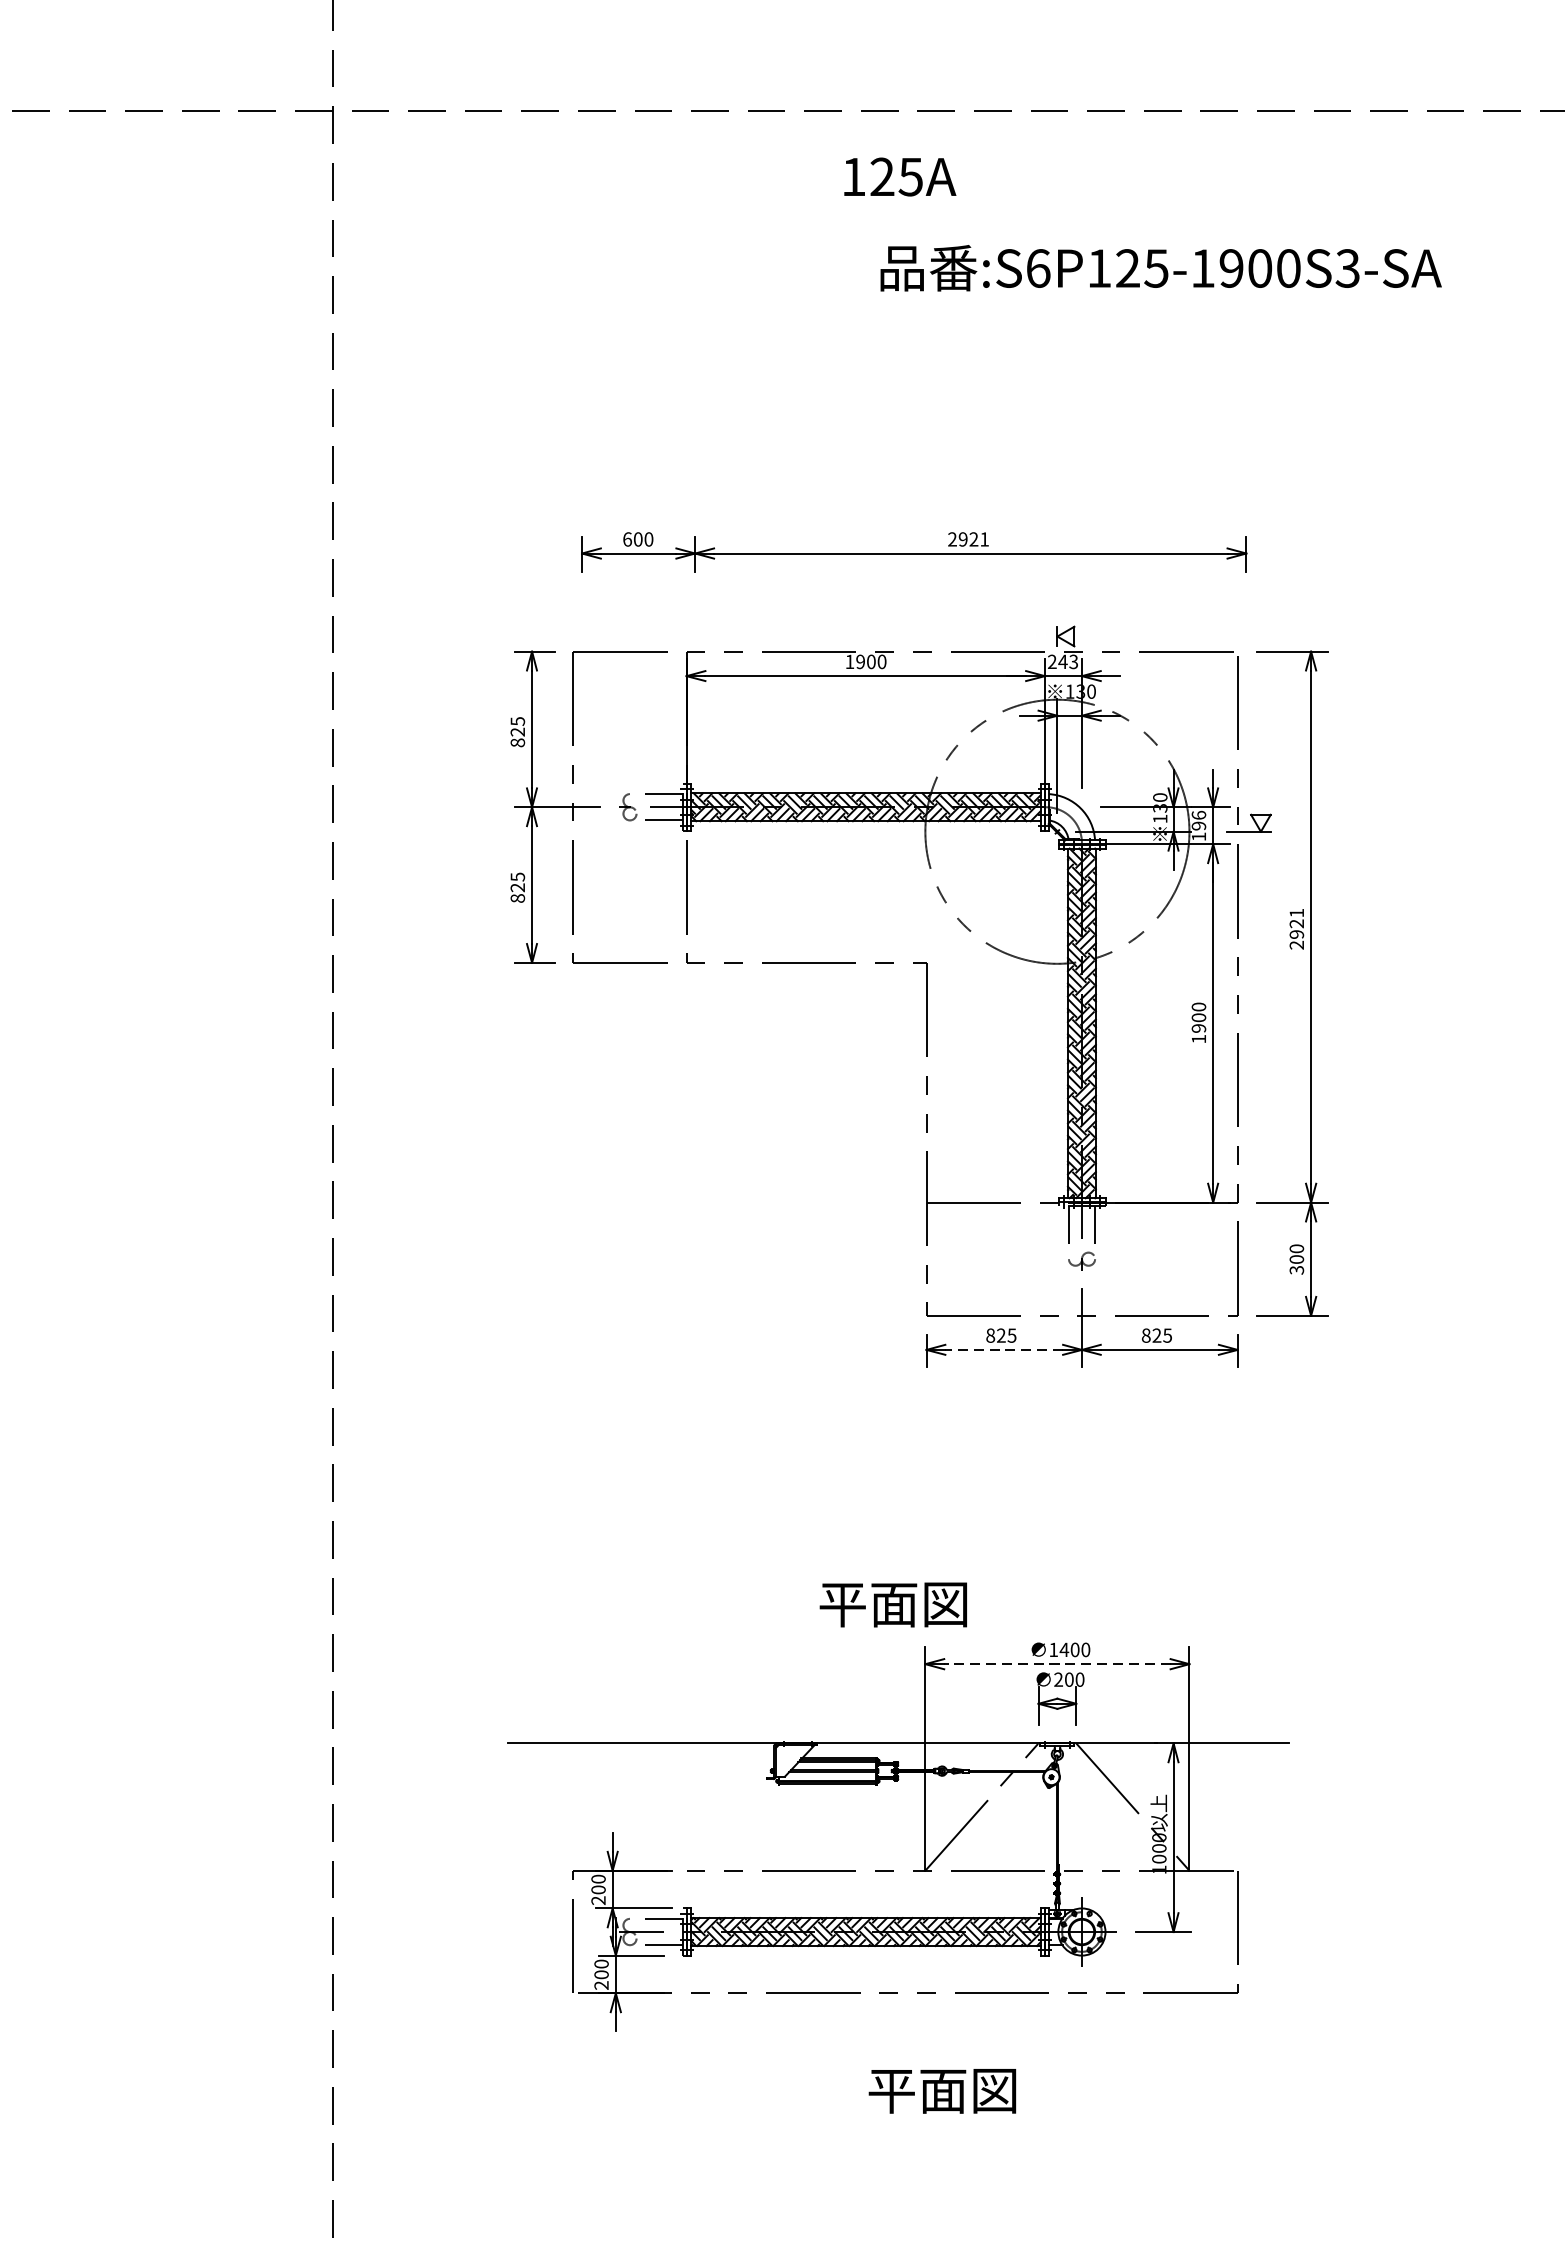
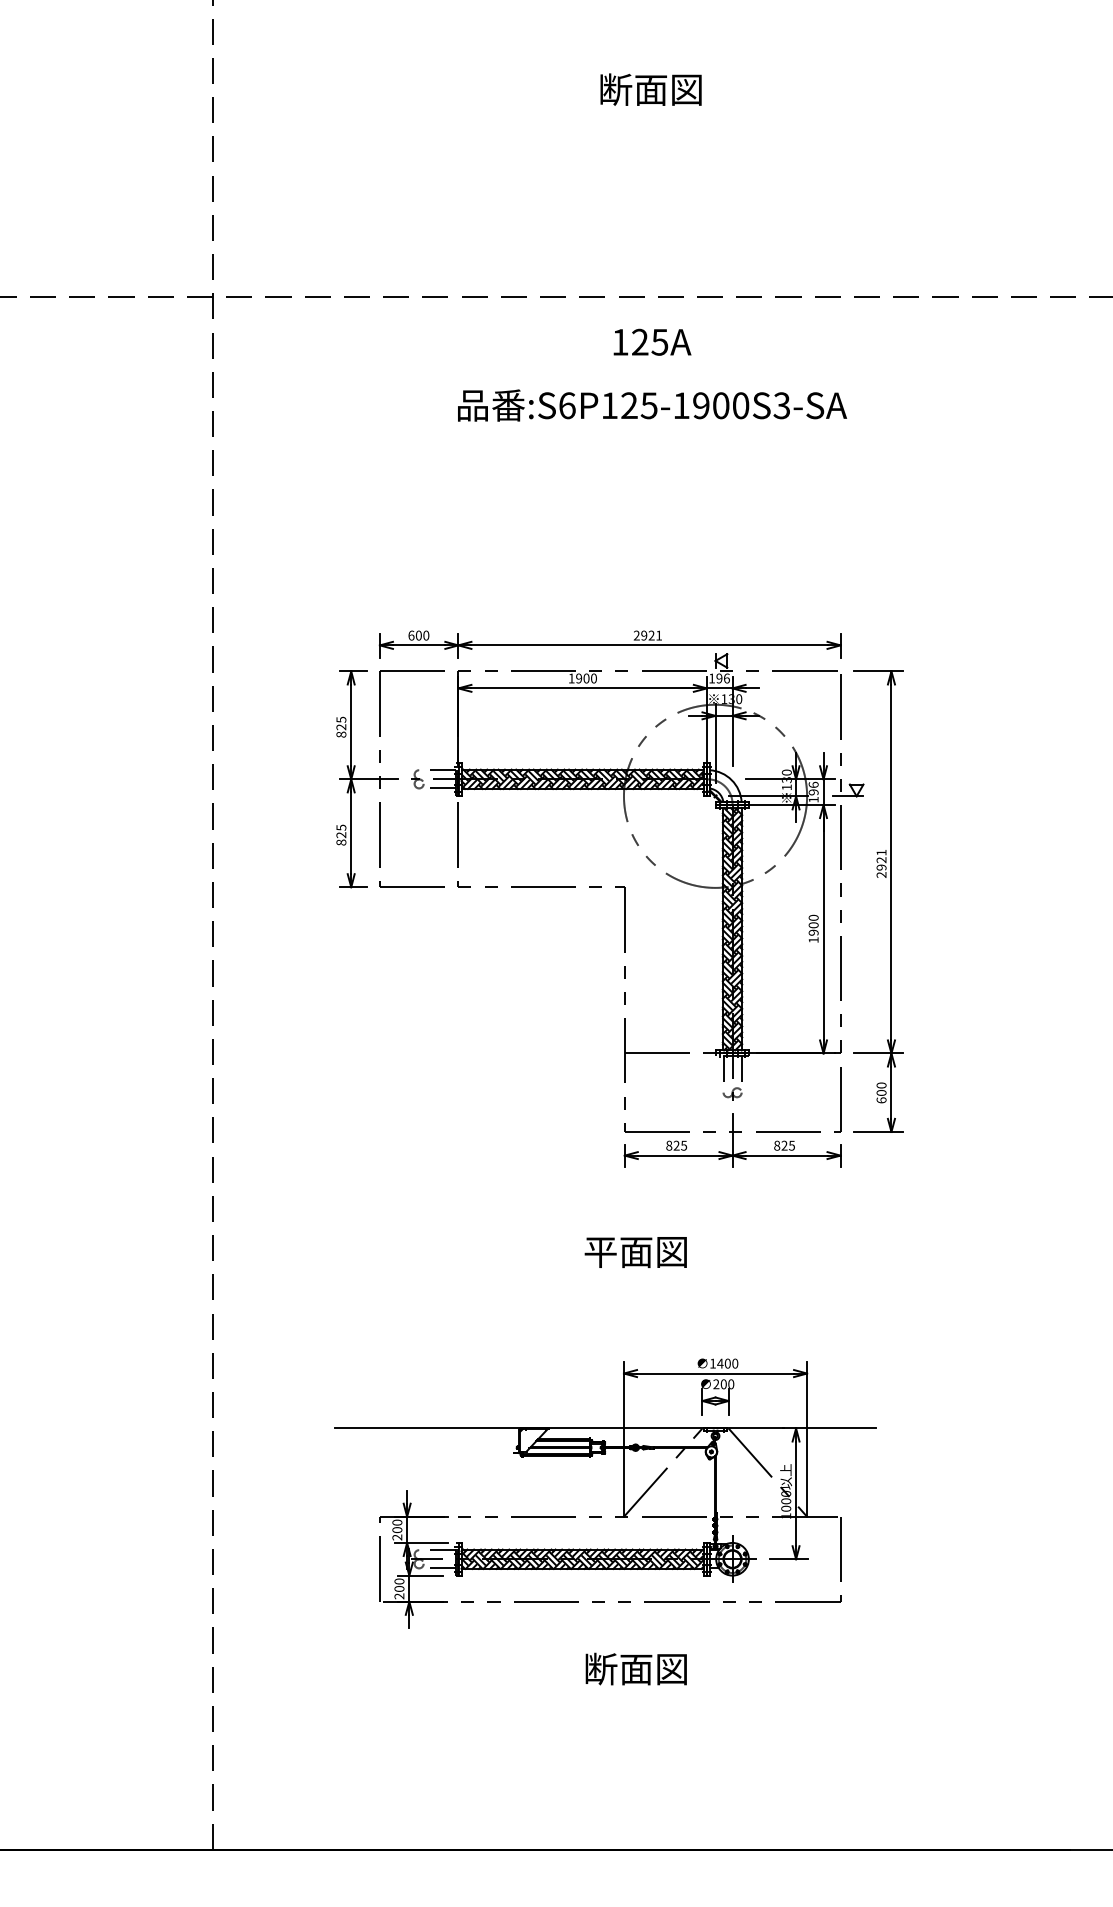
text: (900, 175) -> (652, 341), moved
text: (1161, 268) -> (652, 405), moved
part: (913, 552) -> (609, 644), moved
text: (1063, 661) -> (719, 678), 243 -> 196
text: (1296, 1270) -> (881, 1100), 300 -> 600
line: (1003, 1349) -> (678, 1155), dashed -> solid
text: (892, 1604) -> (635, 1252), moved
line: (1057, 1664) -> (715, 1373), dashed -> solid
text: (891, 2089) -> (600, 1668), 平面図 -> 断面図

